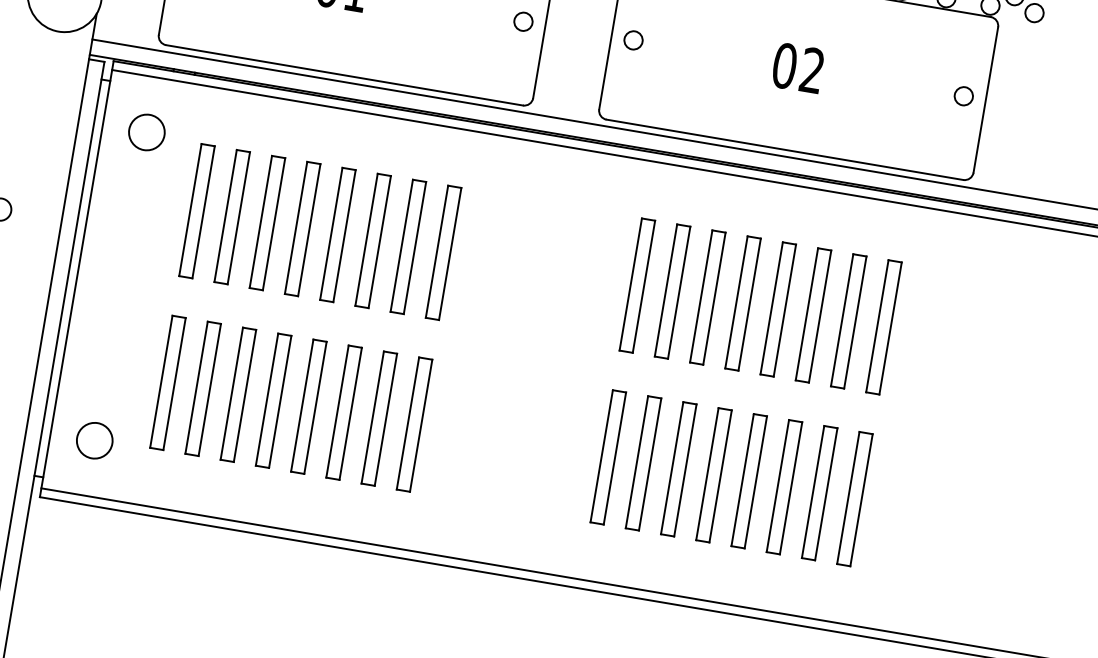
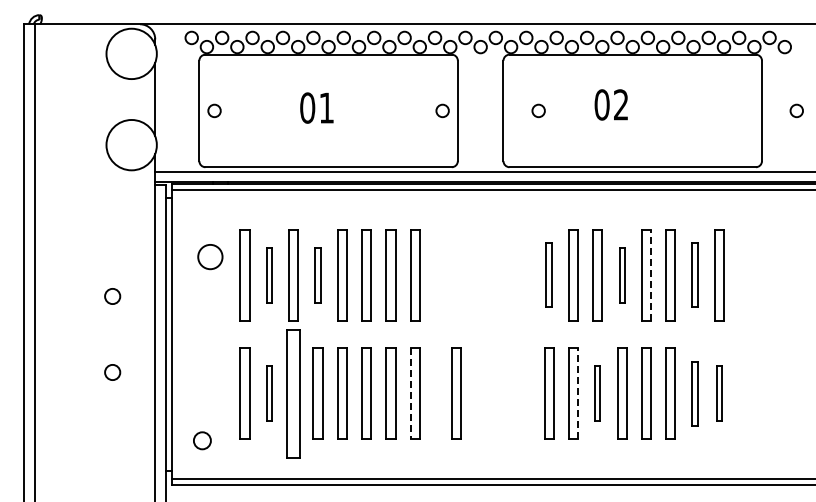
circle: (633, 39) -> (538, 110), moved
text: (797, 67) -> (610, 104), moved
circle: (963, 95) -> (796, 110), moved
circle: (146, 133) -> (210, 257), moved
part: (232, 217) -> (269, 275), size x0.6
part: (301, 229) -> (317, 275), size x0.6
part: (637, 286) -> (549, 275), size x0.7
part: (743, 304) -> (622, 275), size x0.6
line: (784, 310) -> (650, 275), solid -> dashed
part: (849, 321) -> (695, 275), size x0.7
part: (203, 388) -> (269, 393), size x0.6
part: (238, 394) -> (293, 393), size x1.4
line: (407, 423) -> (410, 393), solid -> dashed
part: (474, 434) -> (456, 393), added
circle: (95, 440) -> (202, 440), size x0.7
line: (649, 463) -> (577, 393), solid -> dashed
part: (678, 468) -> (597, 393), size x0.6
part: (820, 492) -> (695, 393), size x0.7
part: (855, 498) -> (719, 393), size x0.6

